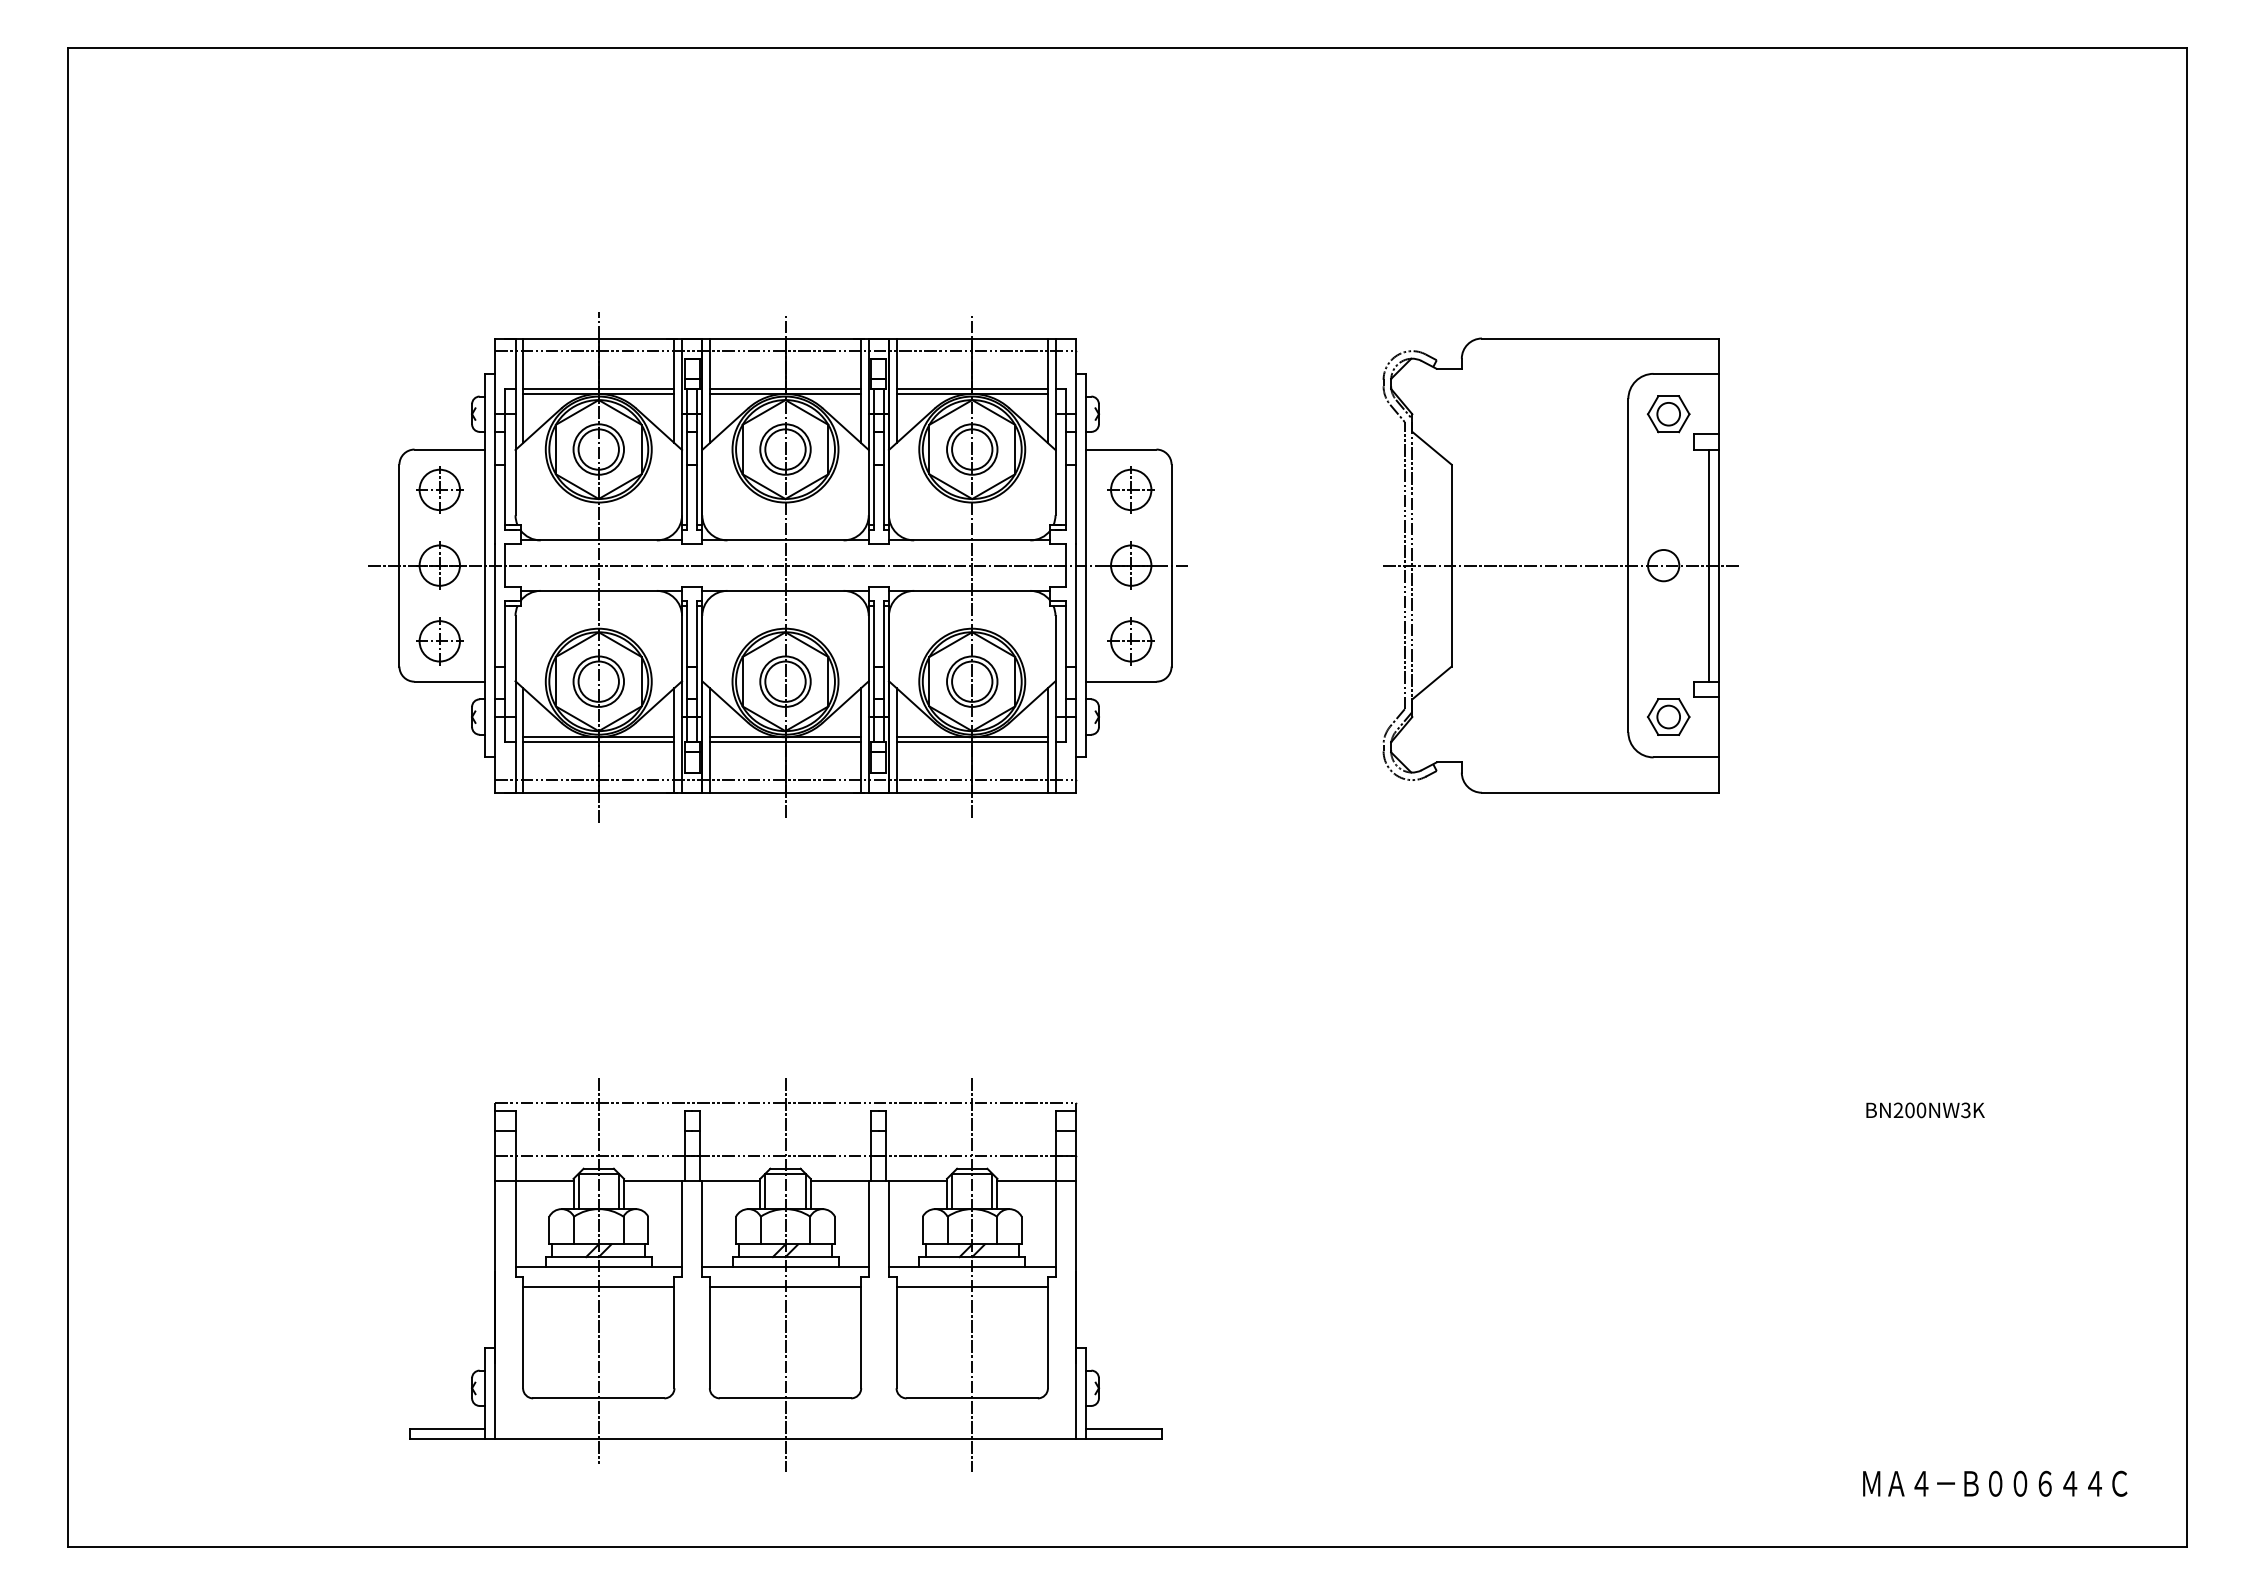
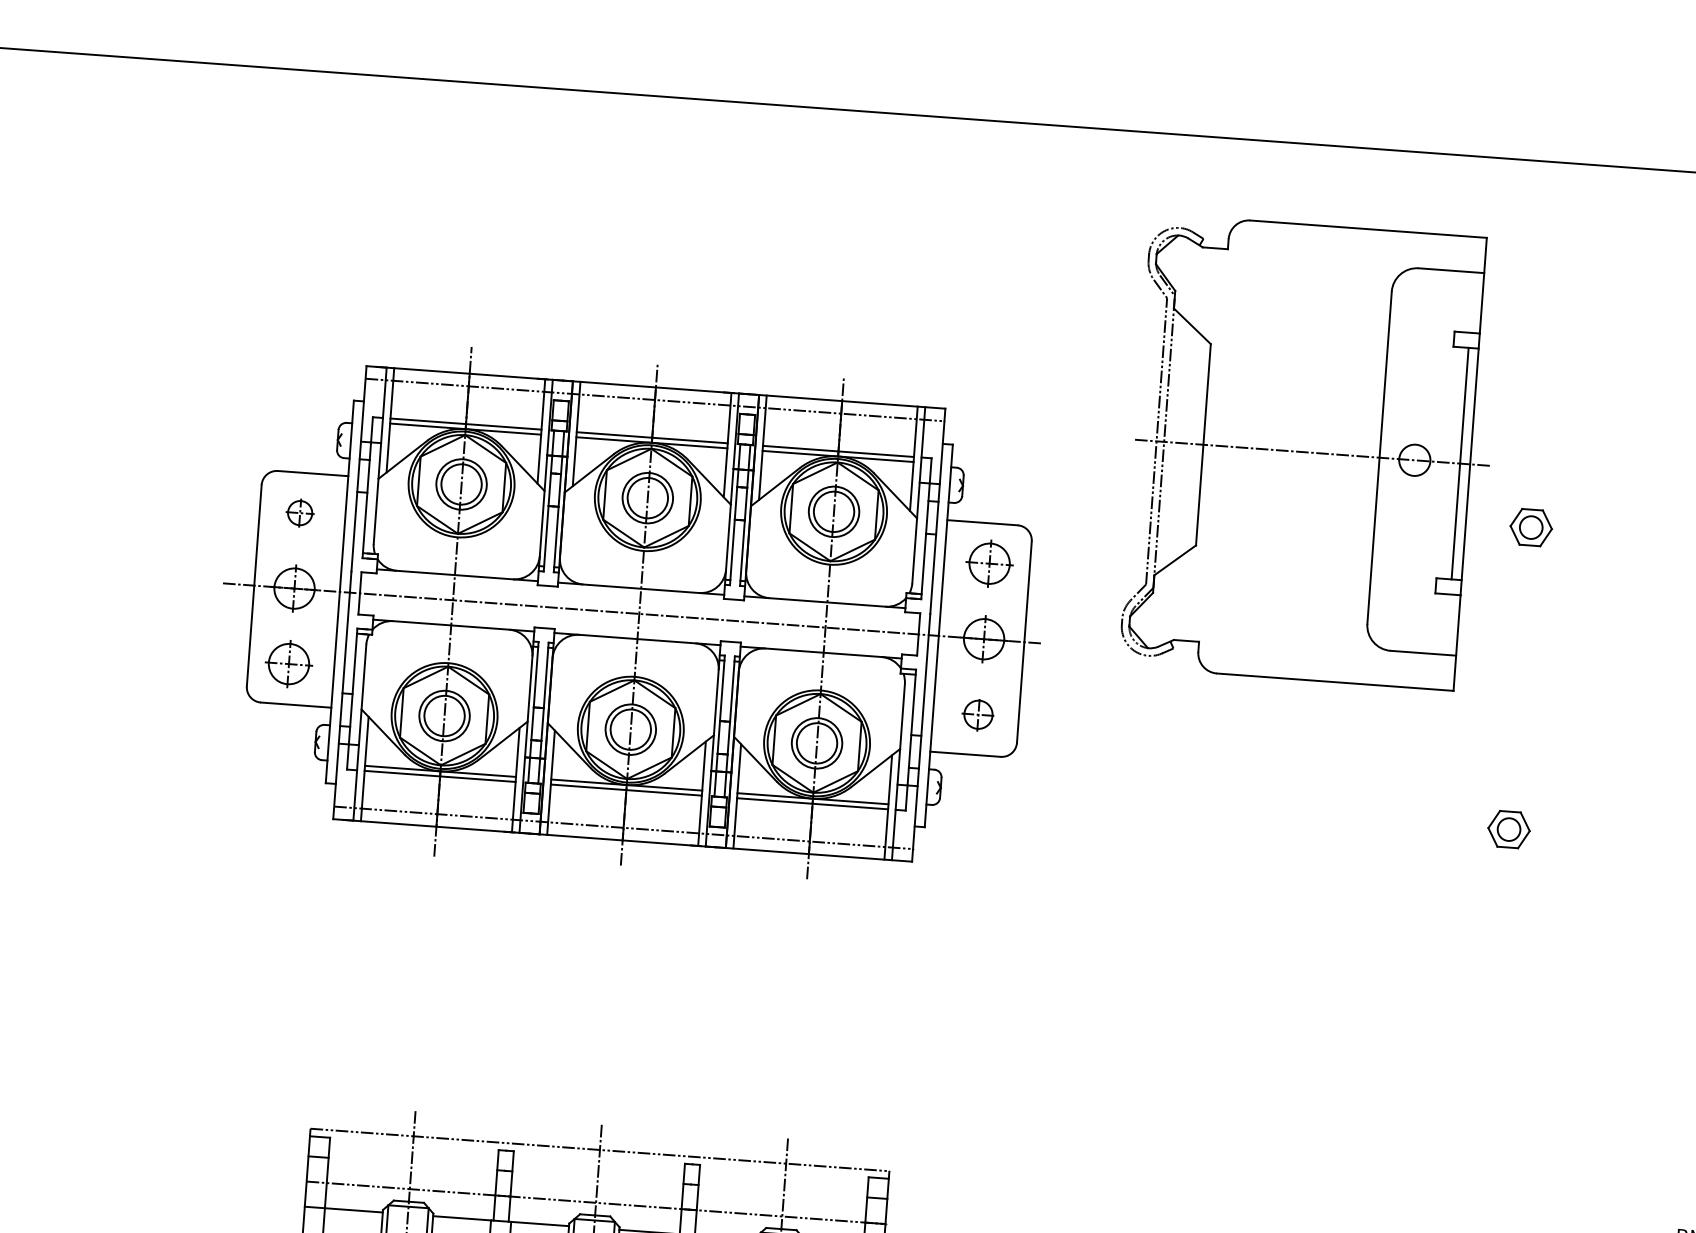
part: (439, 489) -> (299, 512), size x0.6
part: (1560, 565) -> (1311, 452), moved
part: (1130, 641) -> (977, 714), size x0.7

